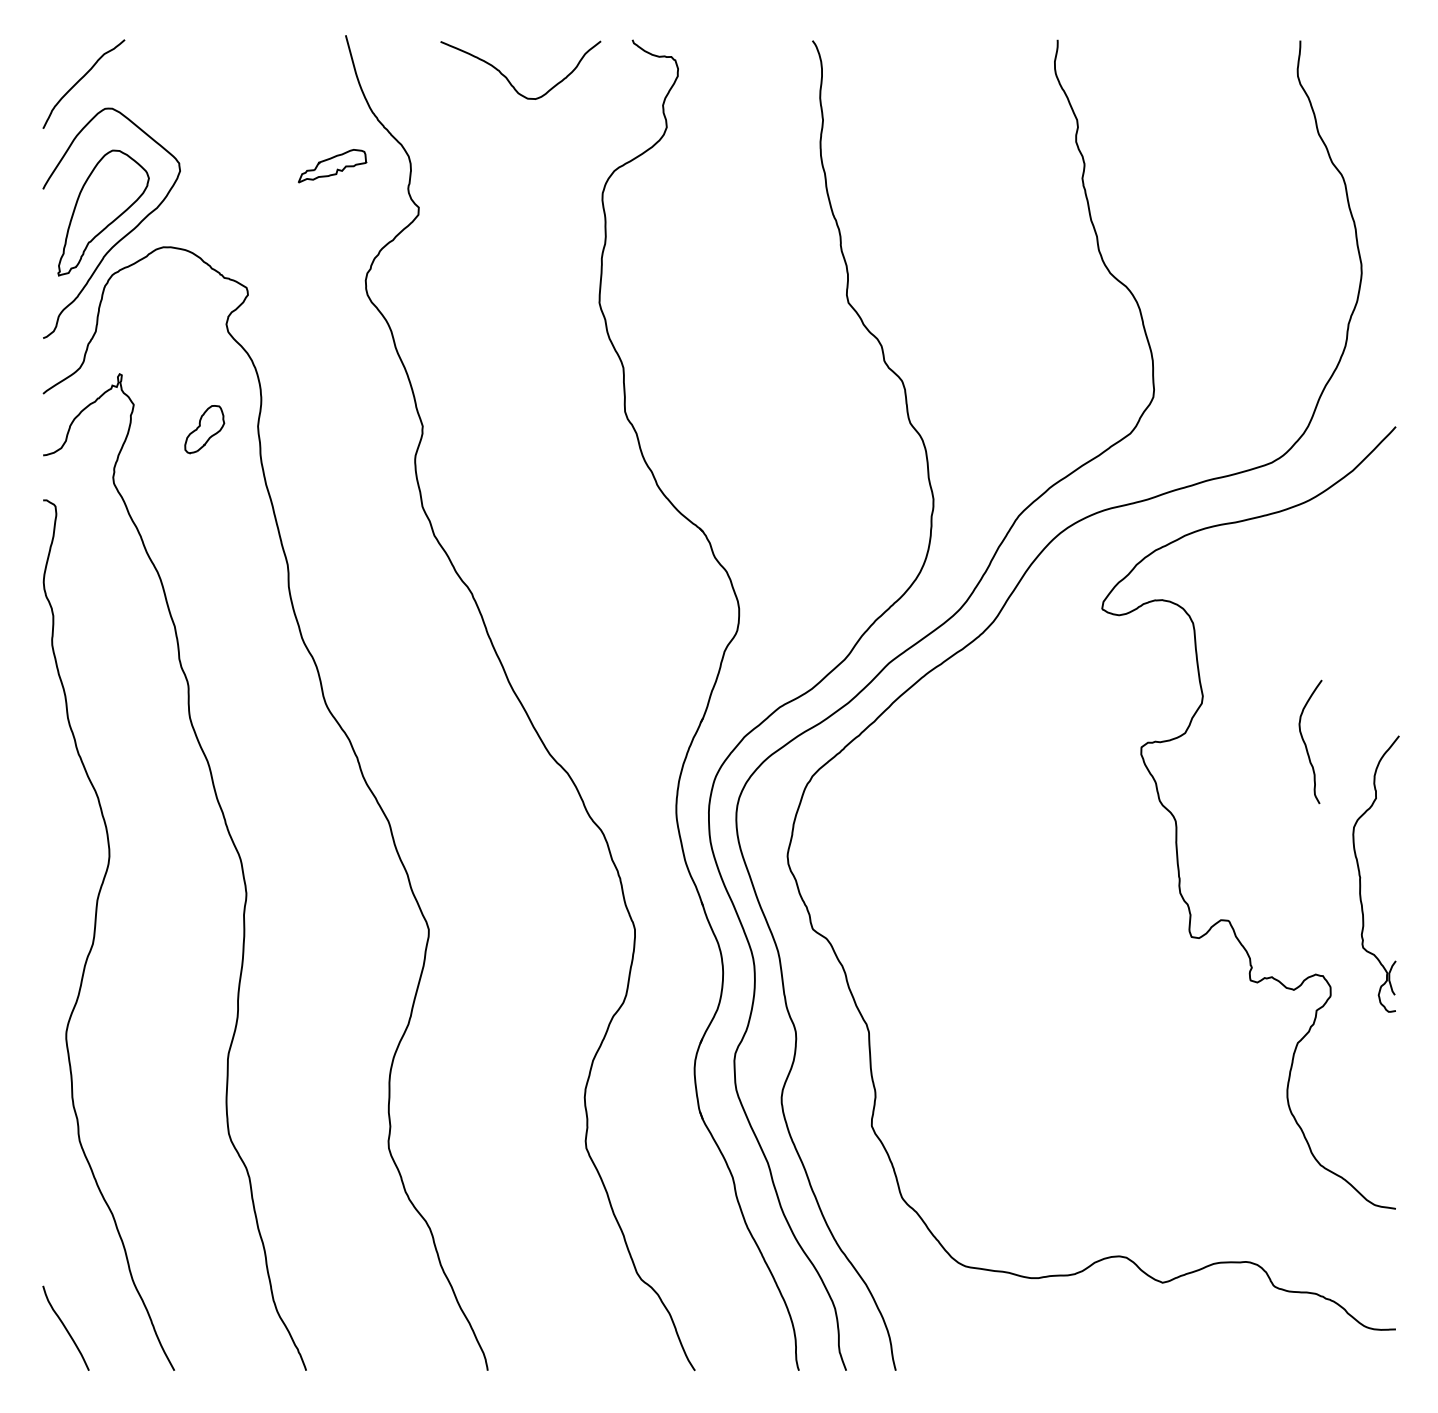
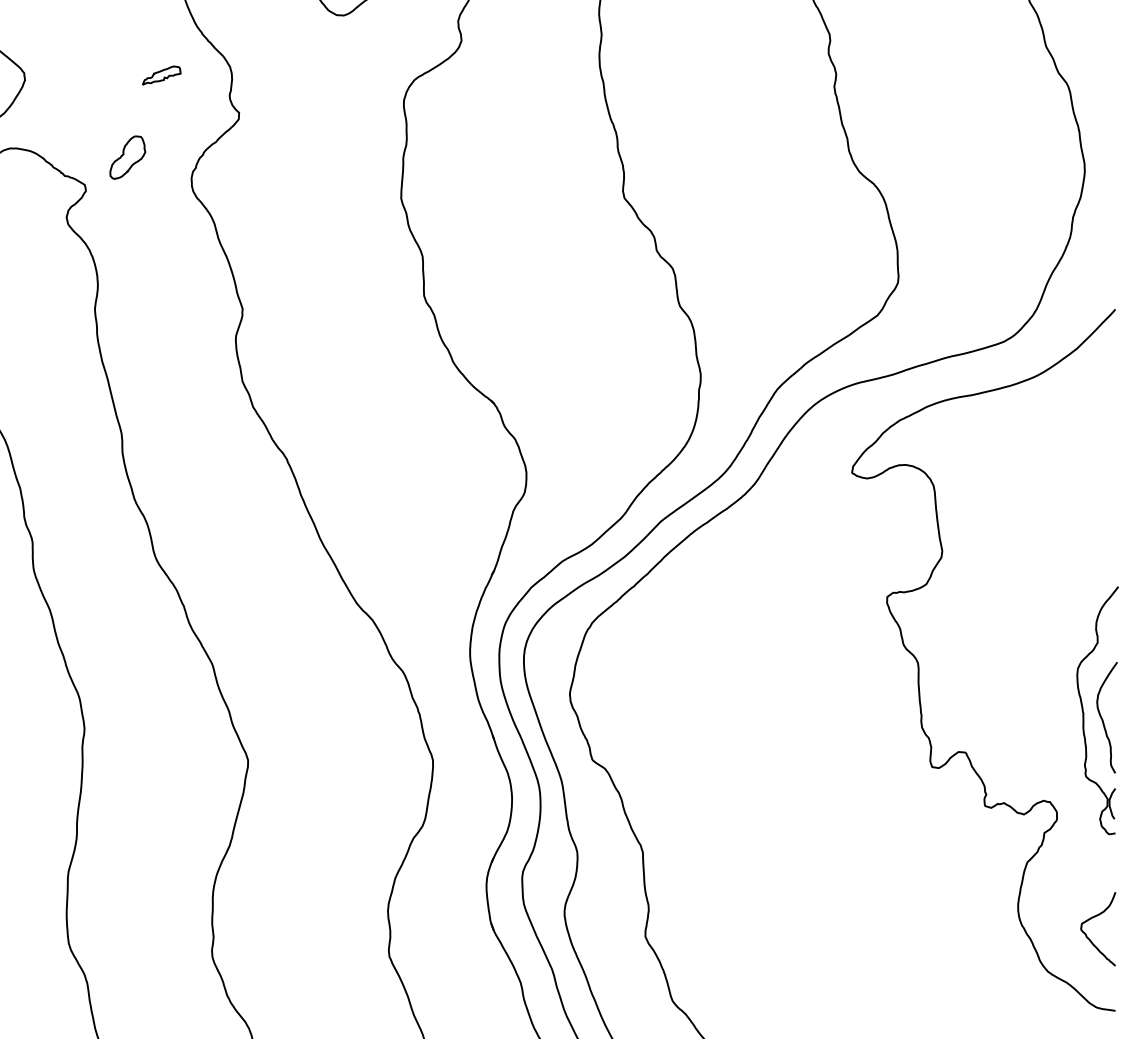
part: (332, 165) -> (161, 75), size x0.62
part: (204, 429) -> (127, 157), moved
curve: (1306, 744) -> (1103, 719), moved
curve: (1371, 1105) -> (1093, 918), added

